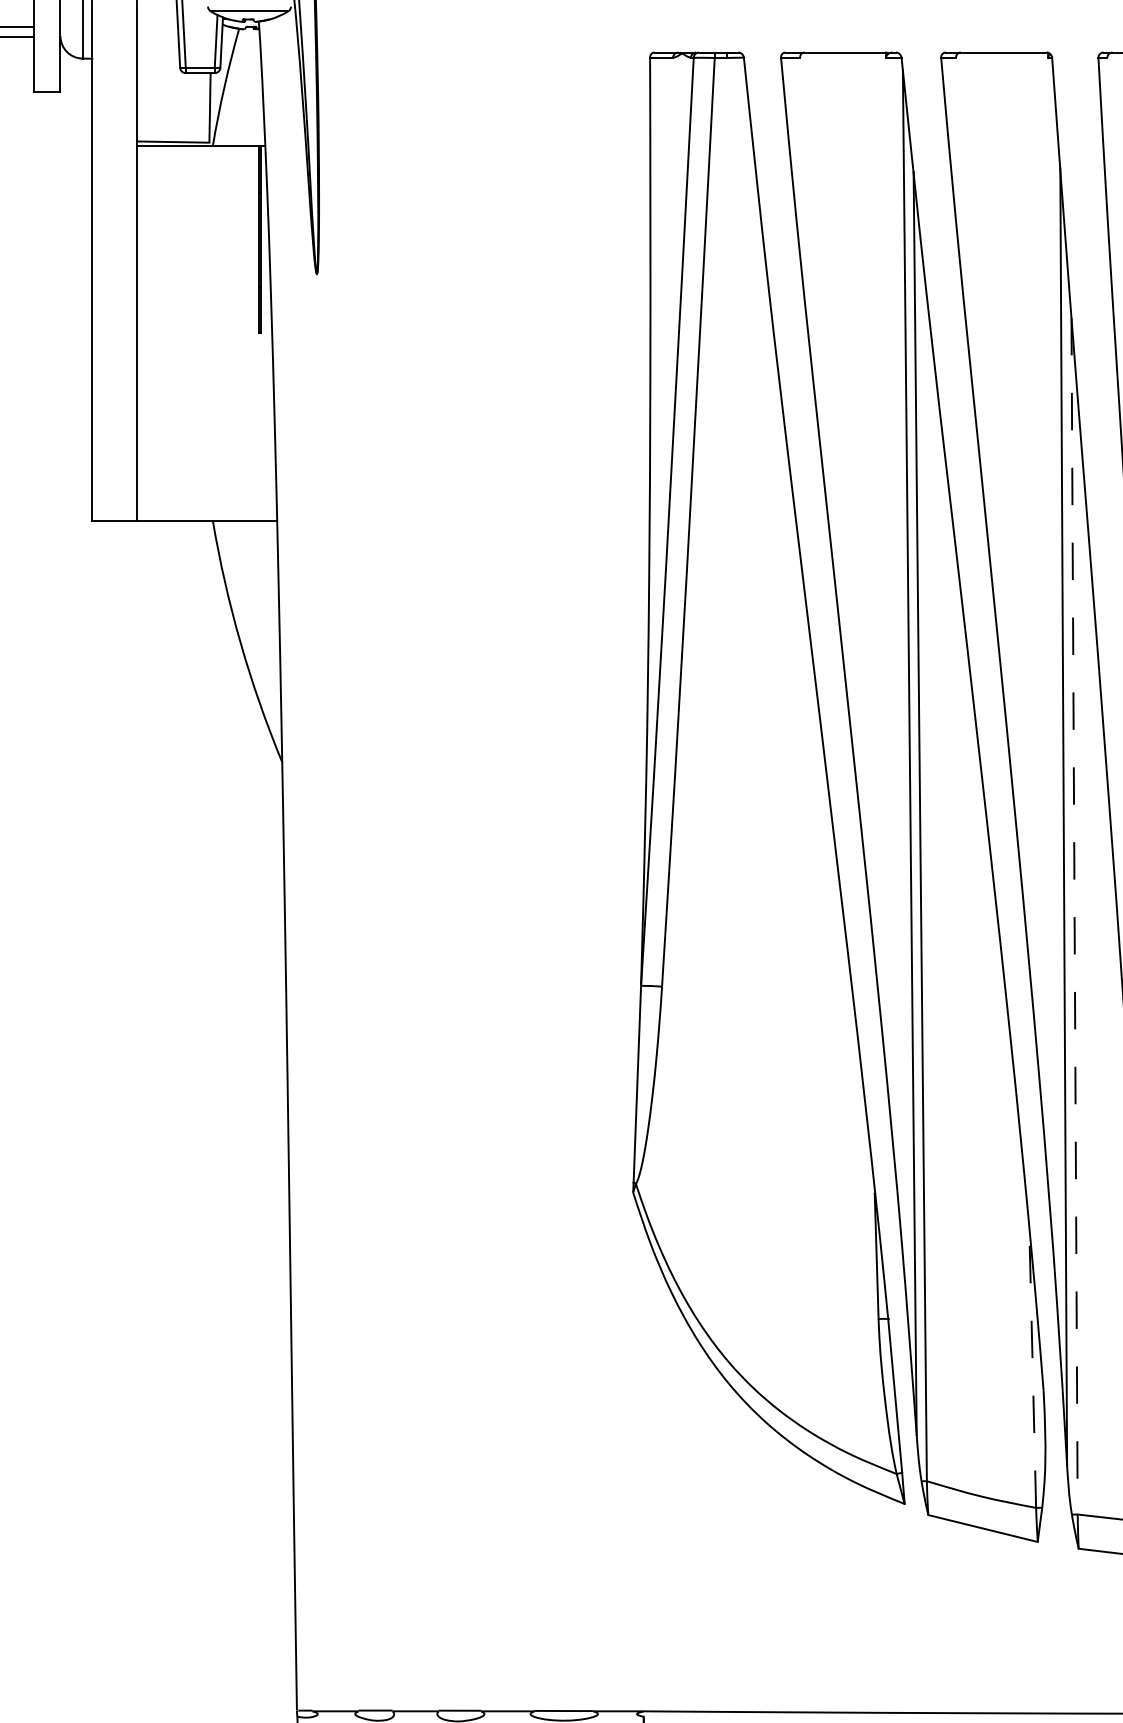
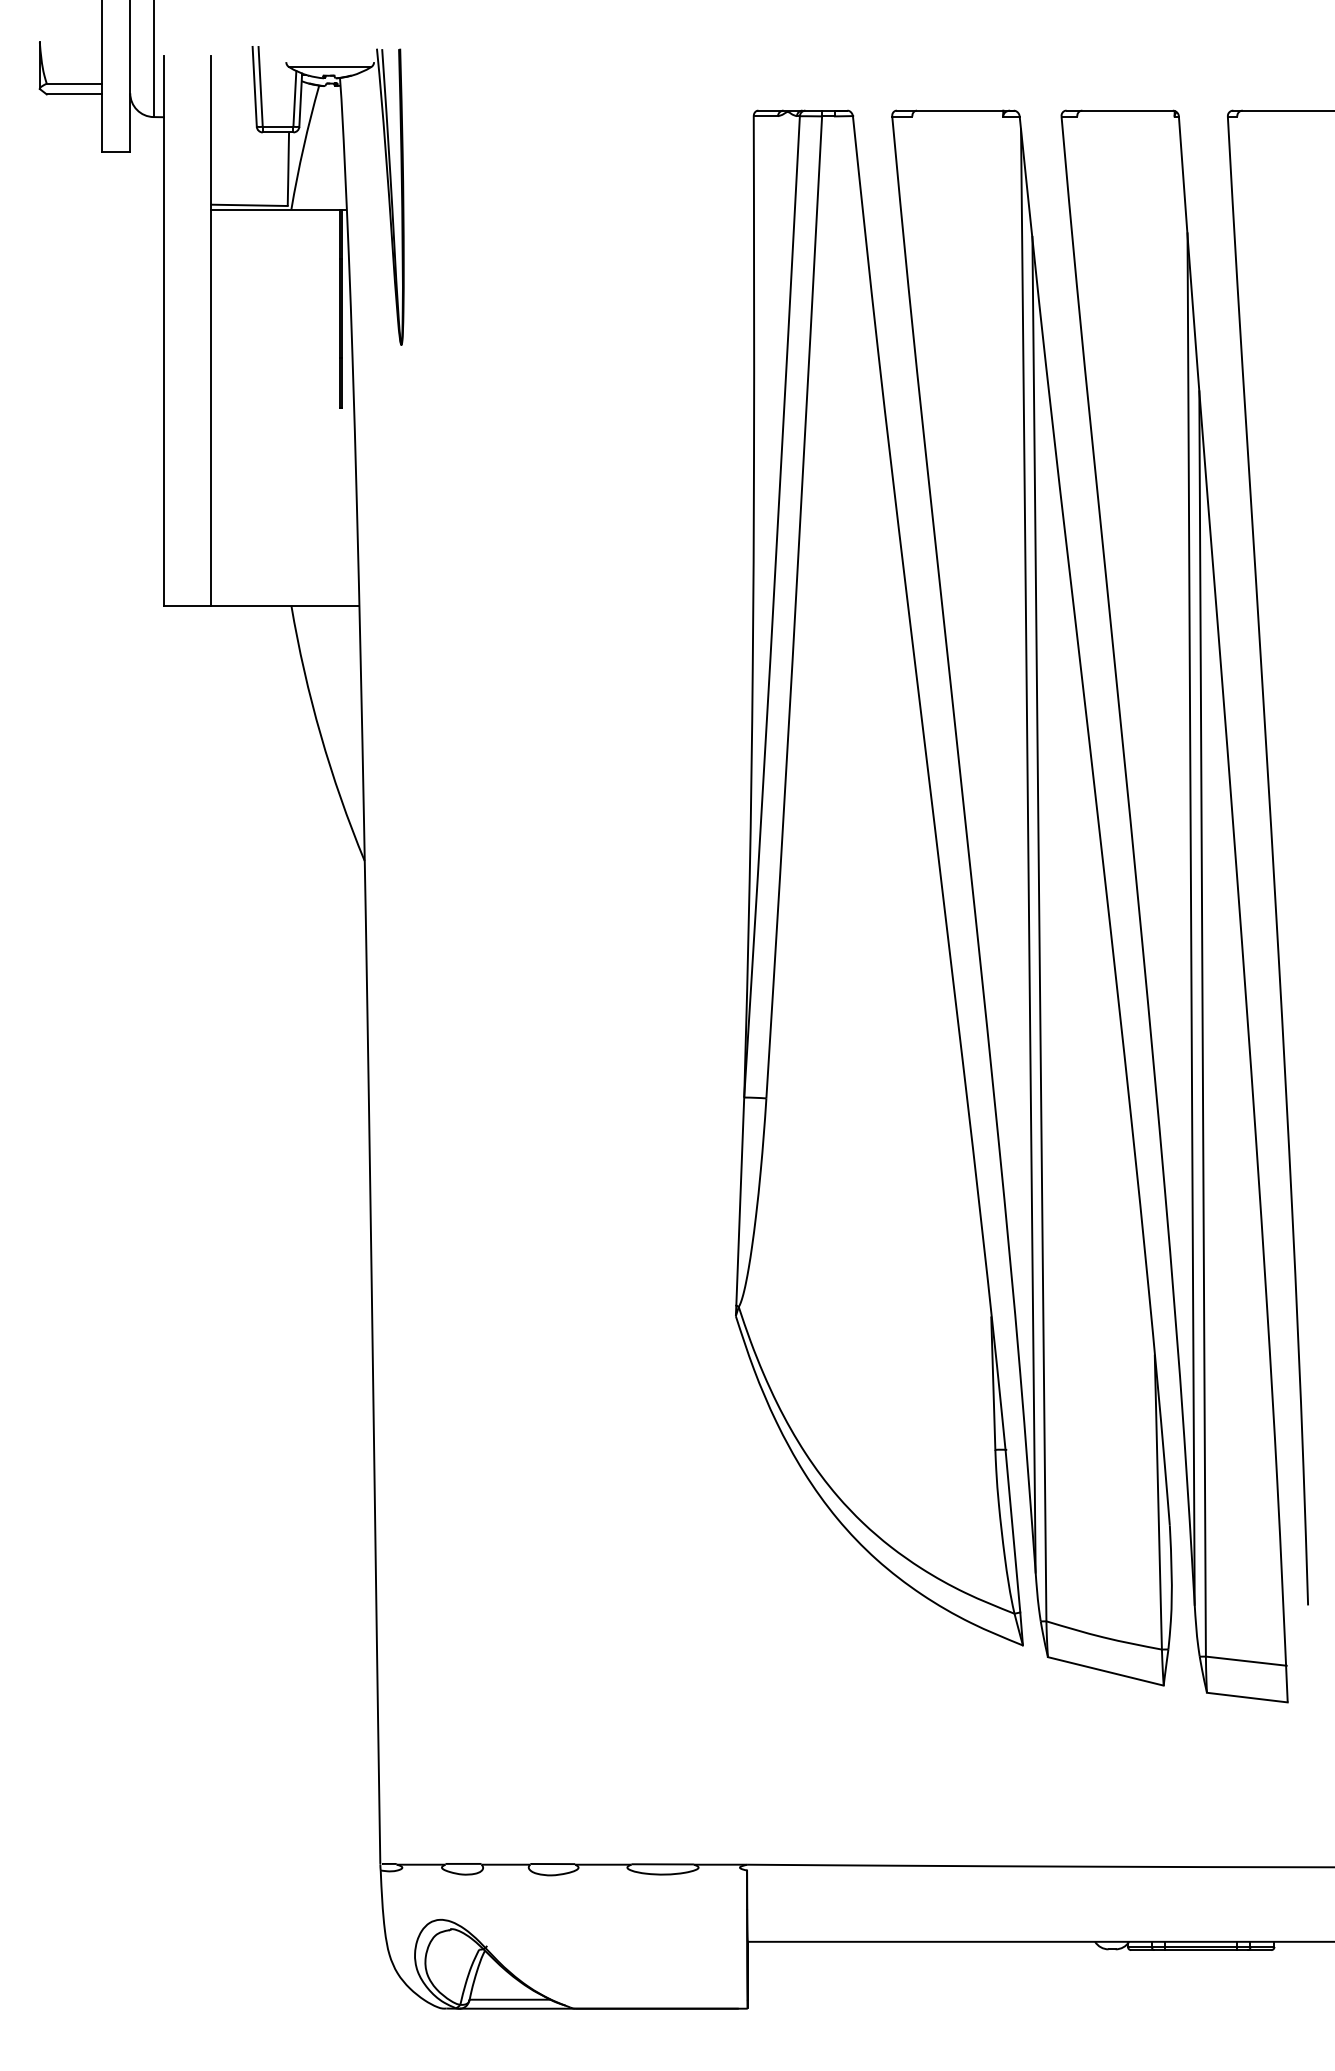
line: (1074, 915) -> (1202, 1023), dashed -> solid
line: (1032, 1368) -> (1158, 1502), dashed -> solid

